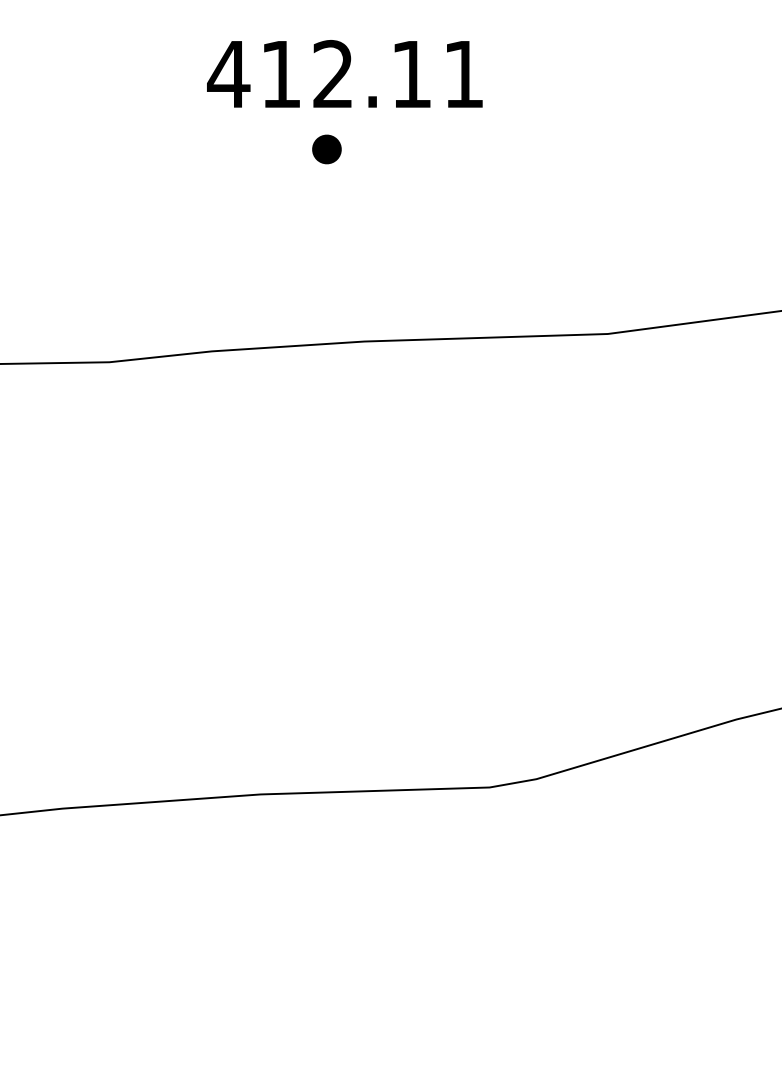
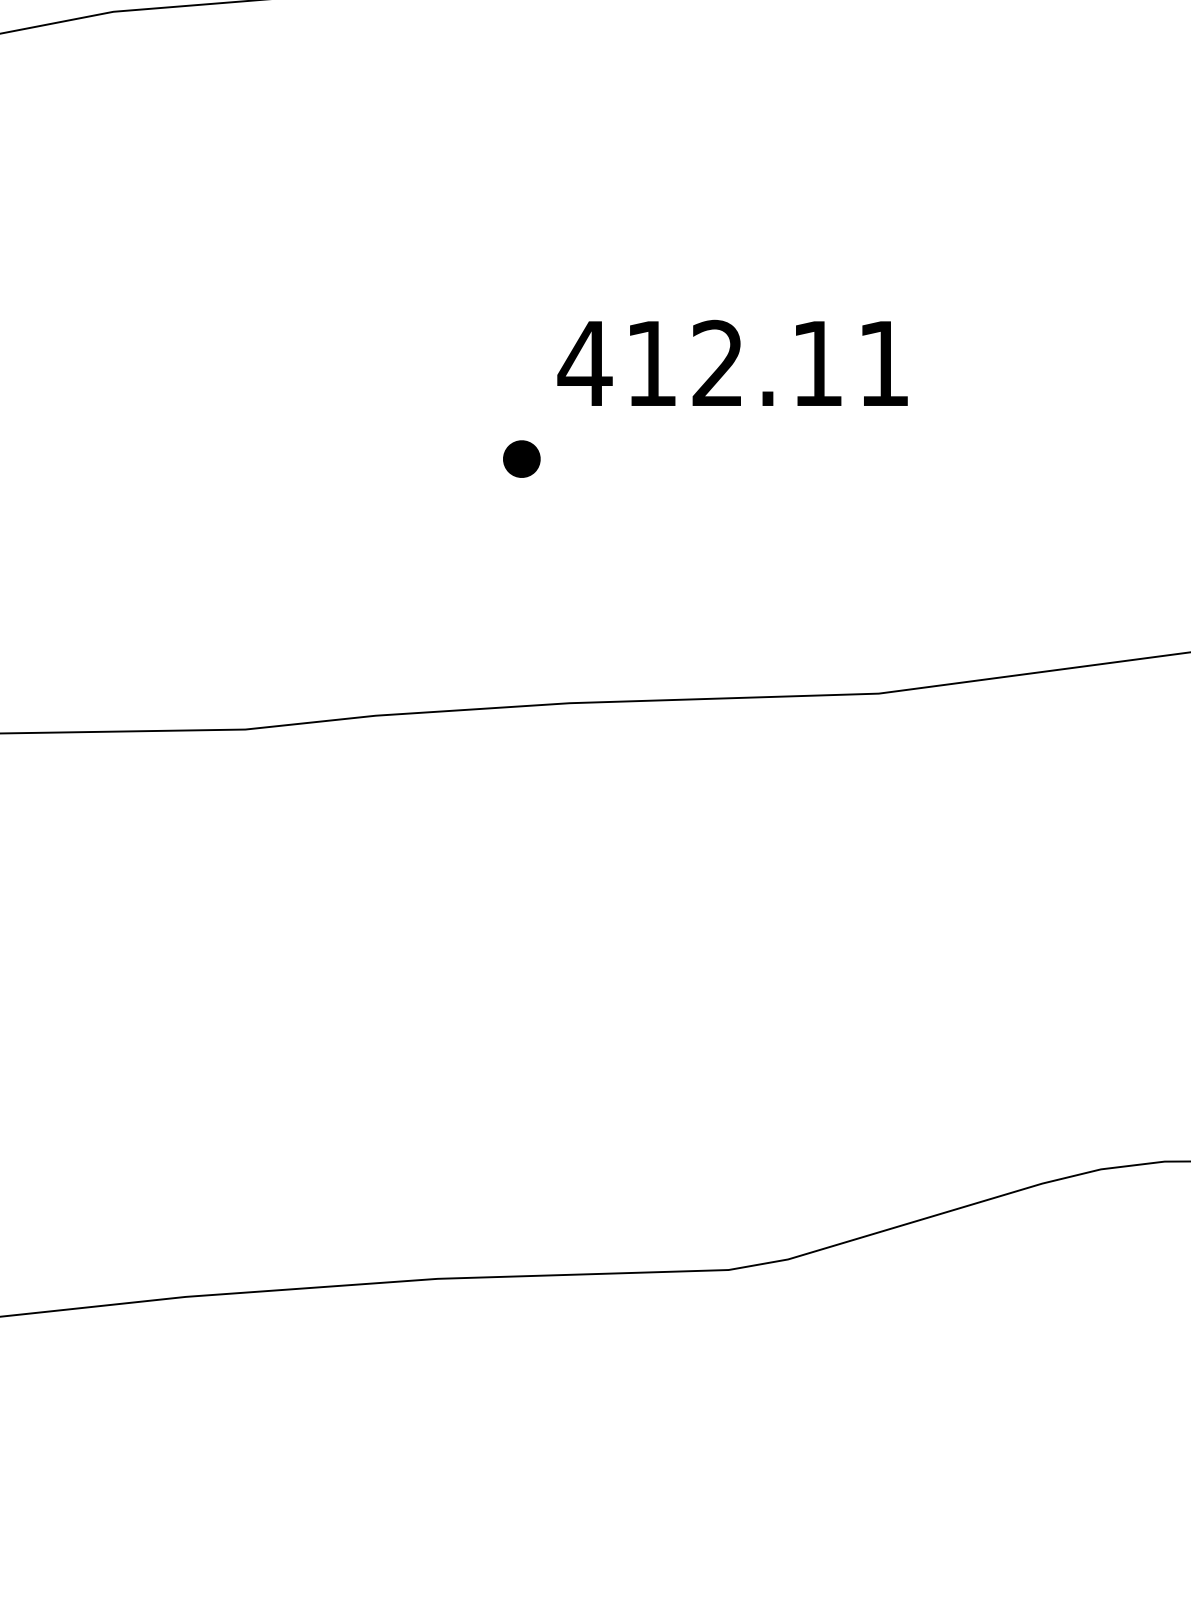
text: (344, 73) -> (732, 362), moved

